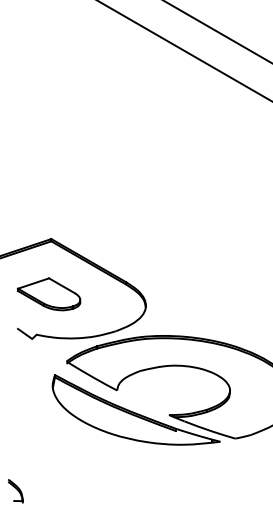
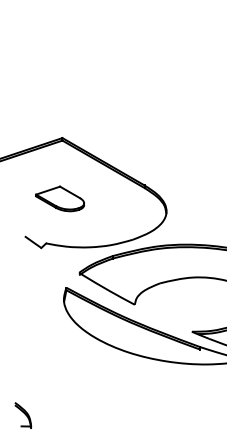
part: (49, 294) -> (60, 199), size x0.7

